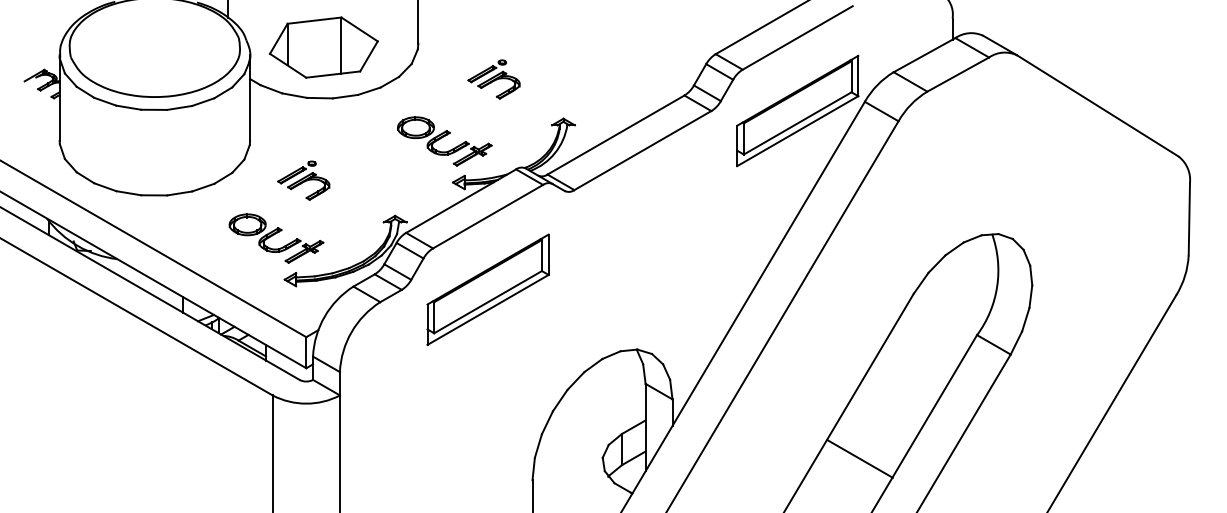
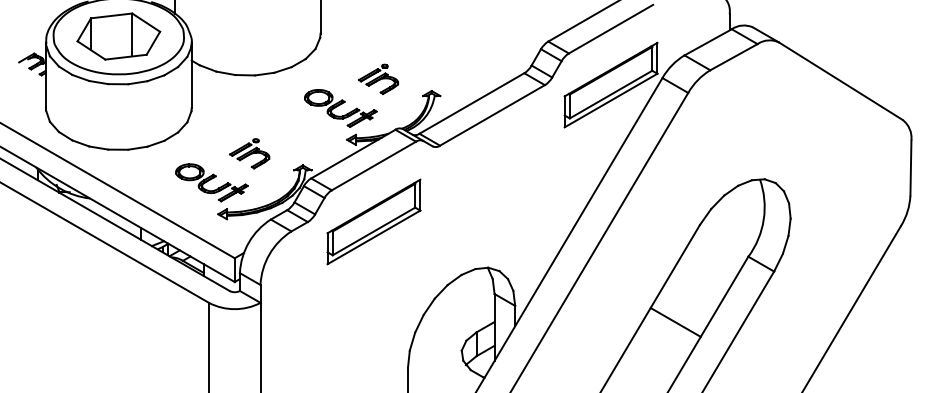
part: (323, 47) -> (118, 36), moved
part: (493, 79) -> (378, 79), moved
part: (303, 180) -> (249, 153), moved
line: (859, 458) -> (675, 322), moved

